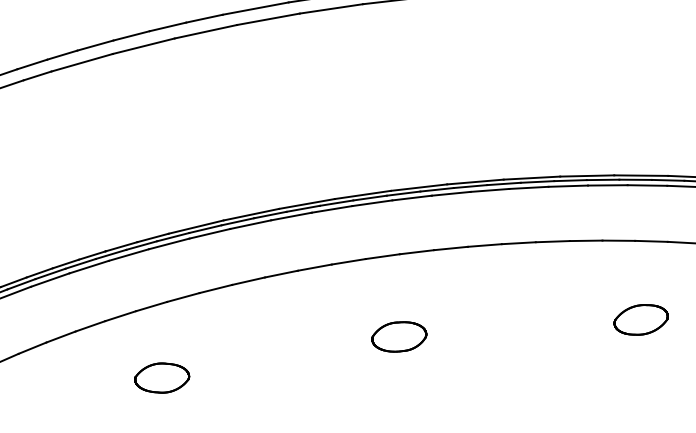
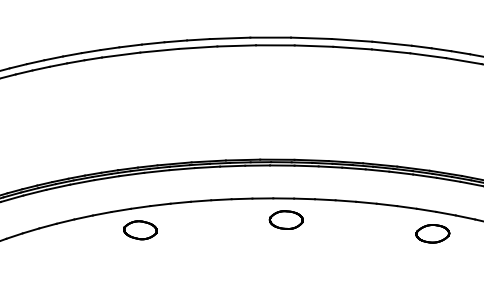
part: (640, 319) -> (432, 233), moved
part: (397, 336) -> (285, 219), moved
part: (162, 378) -> (140, 230), moved

